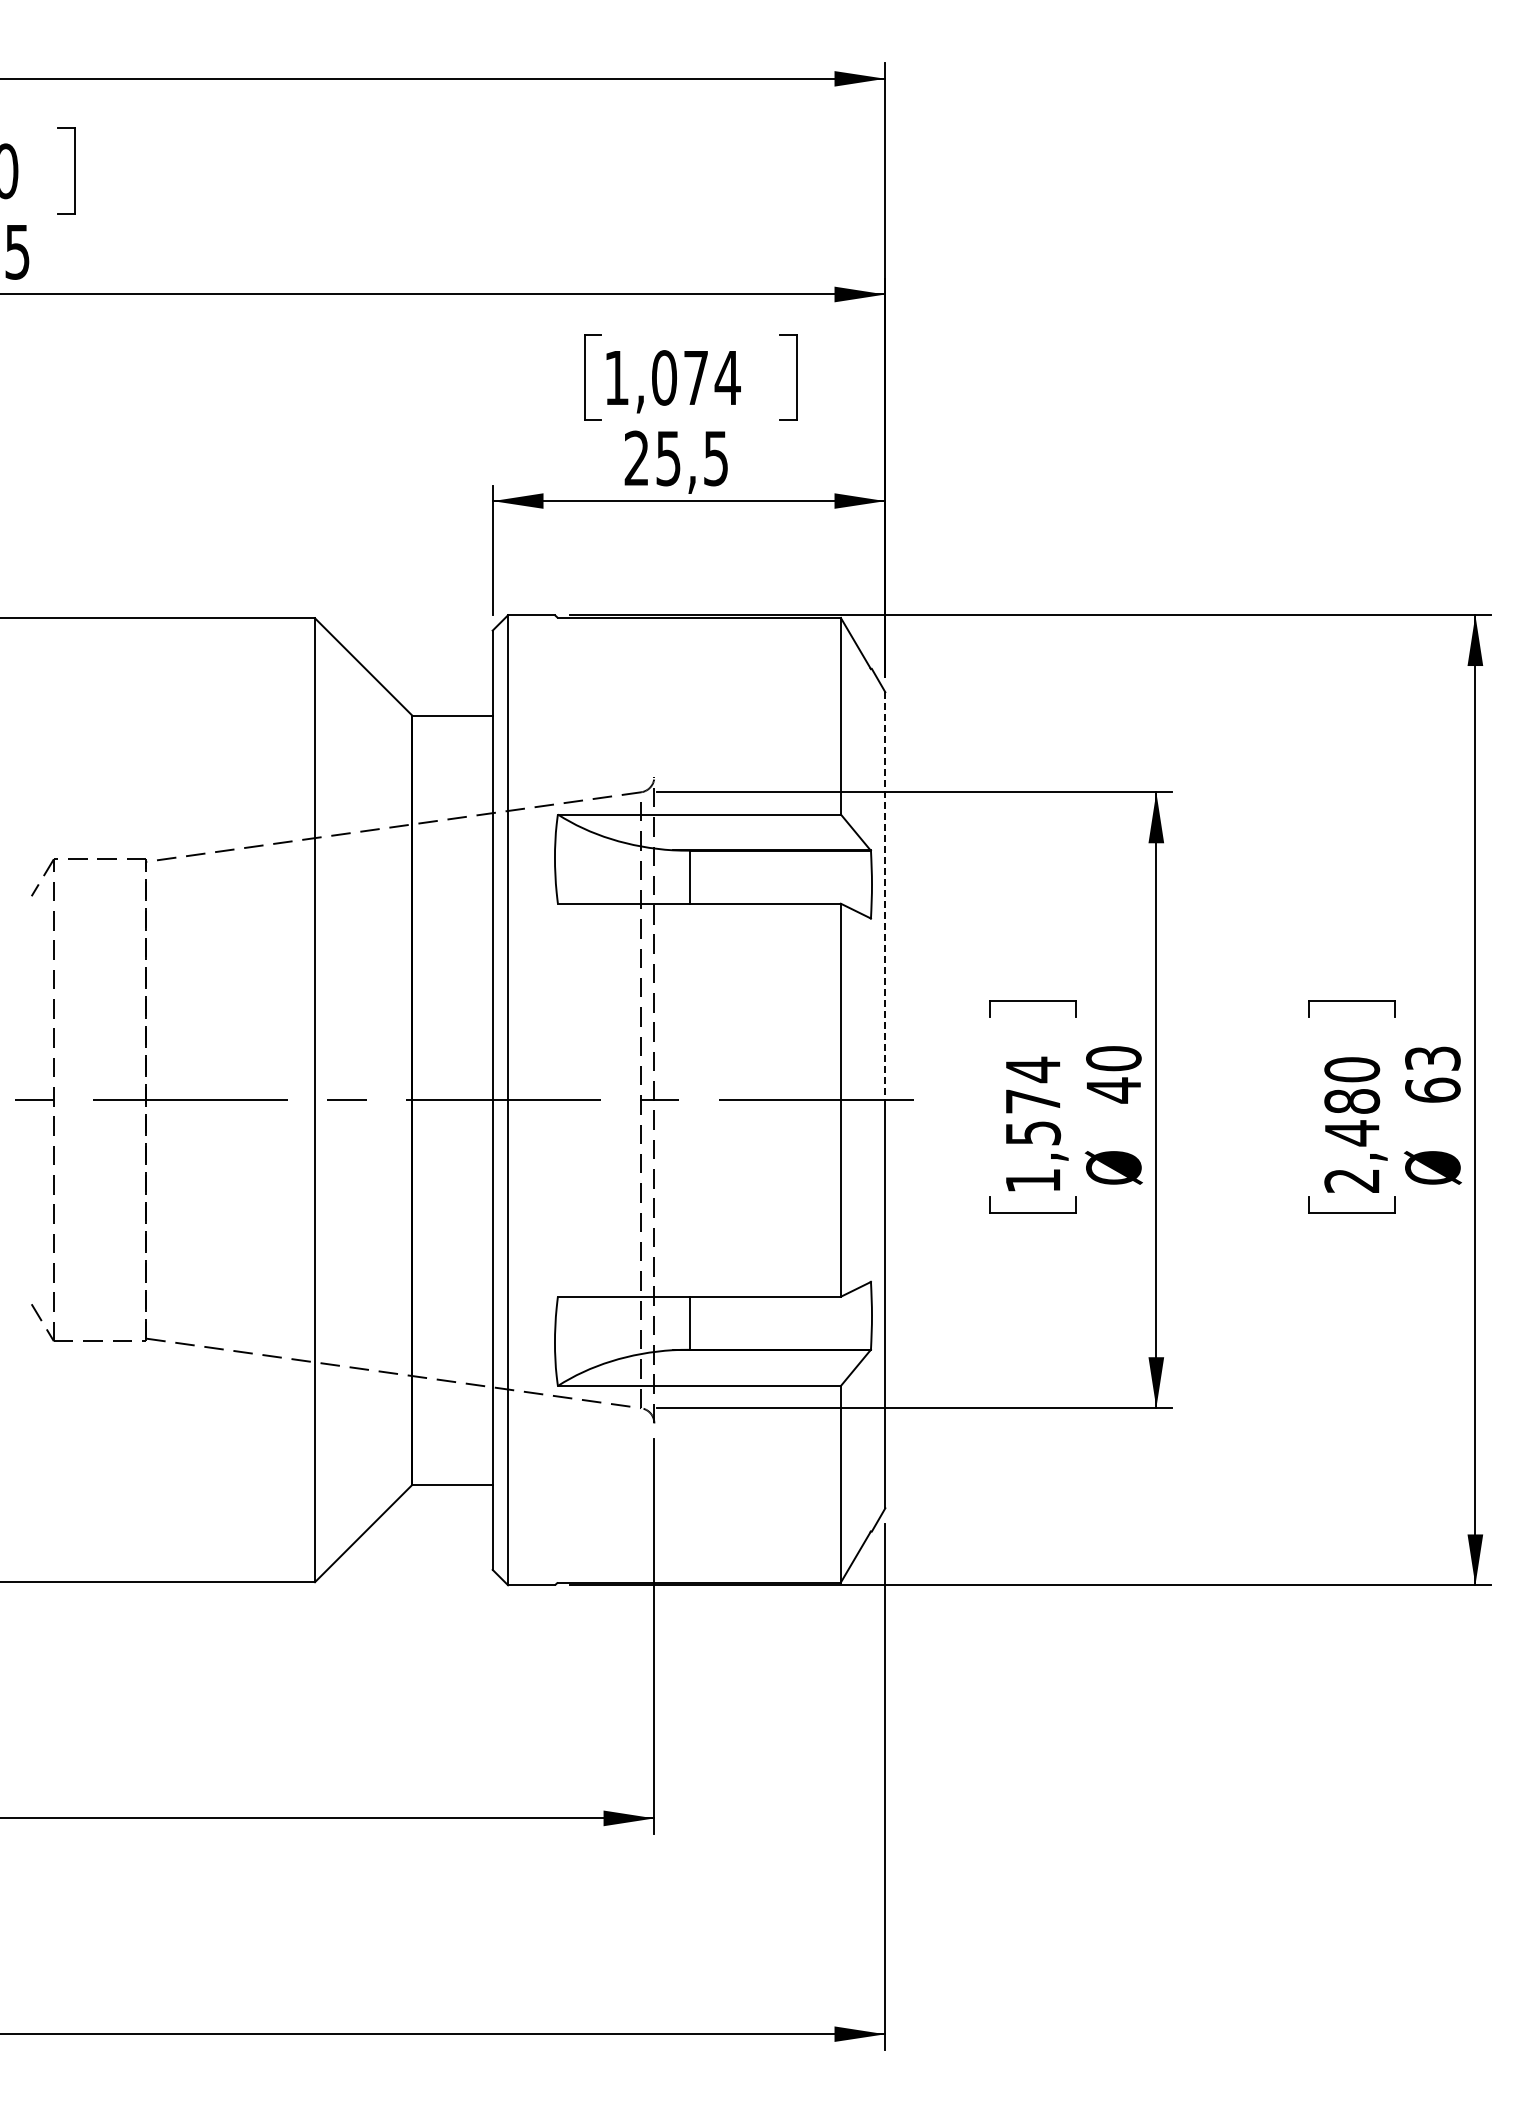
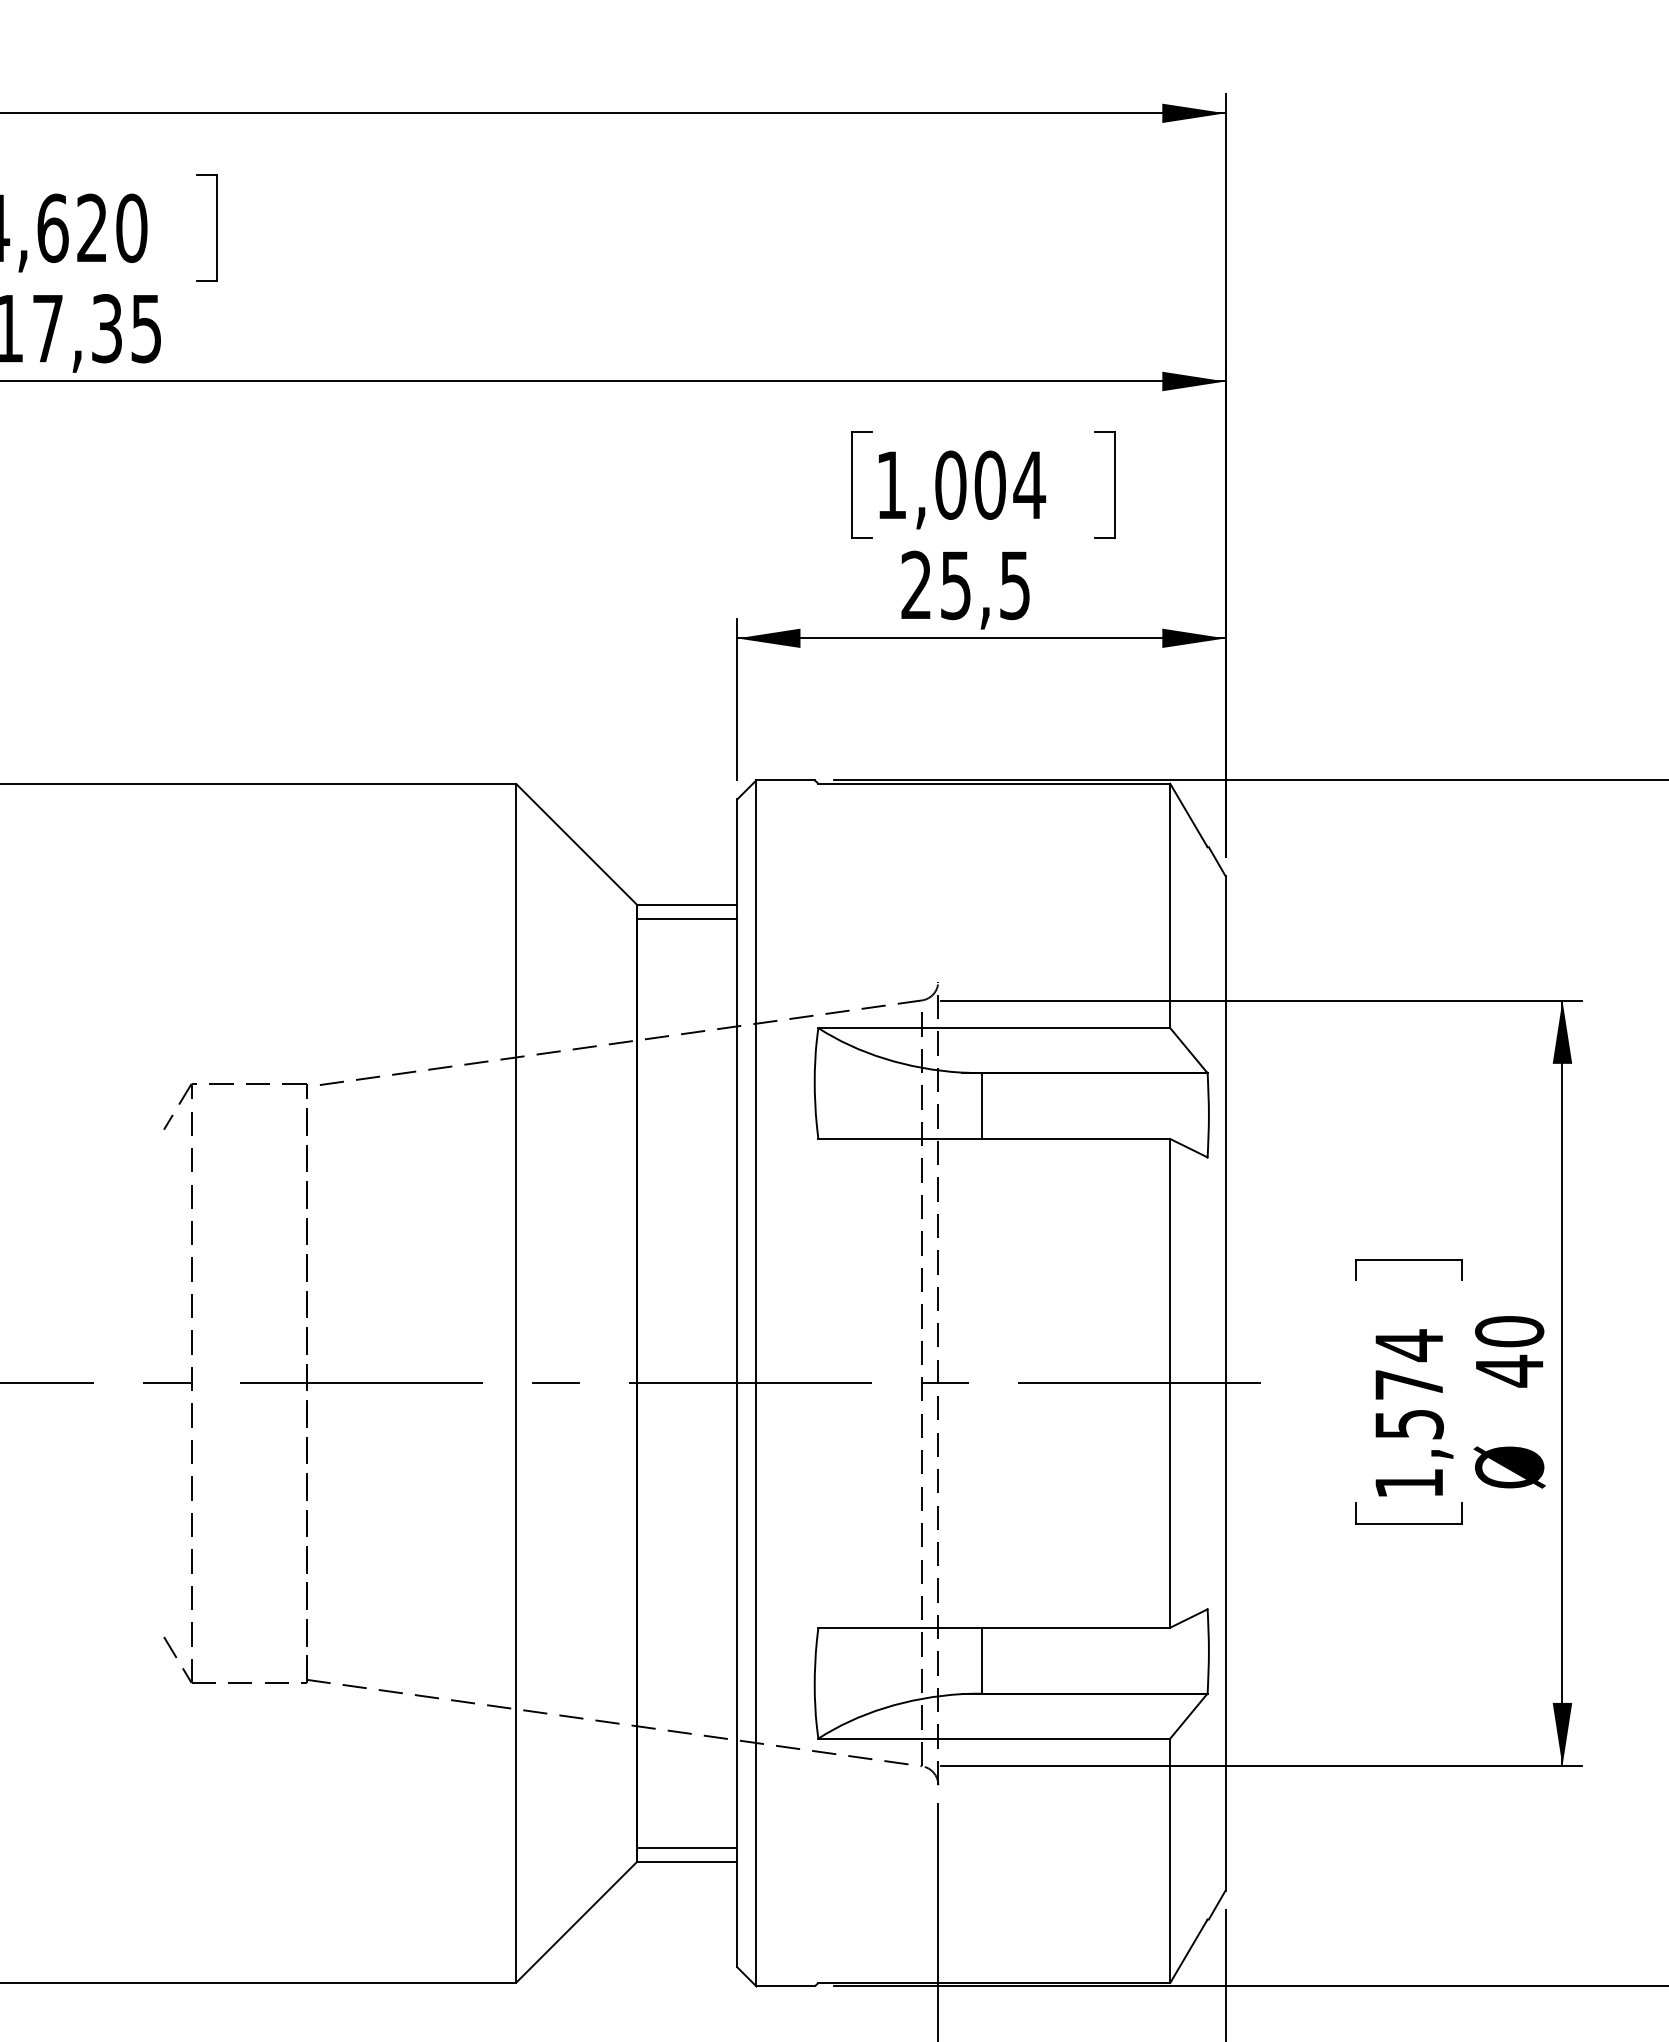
text: (695, 377) -> (989, 484), 1,074 -> 1,004
line: (452, 726) -> (687, 918), added
line: (885, 896) -> (1225, 1130), dashed -> solid
line: (452, 1473) -> (687, 1847), added

